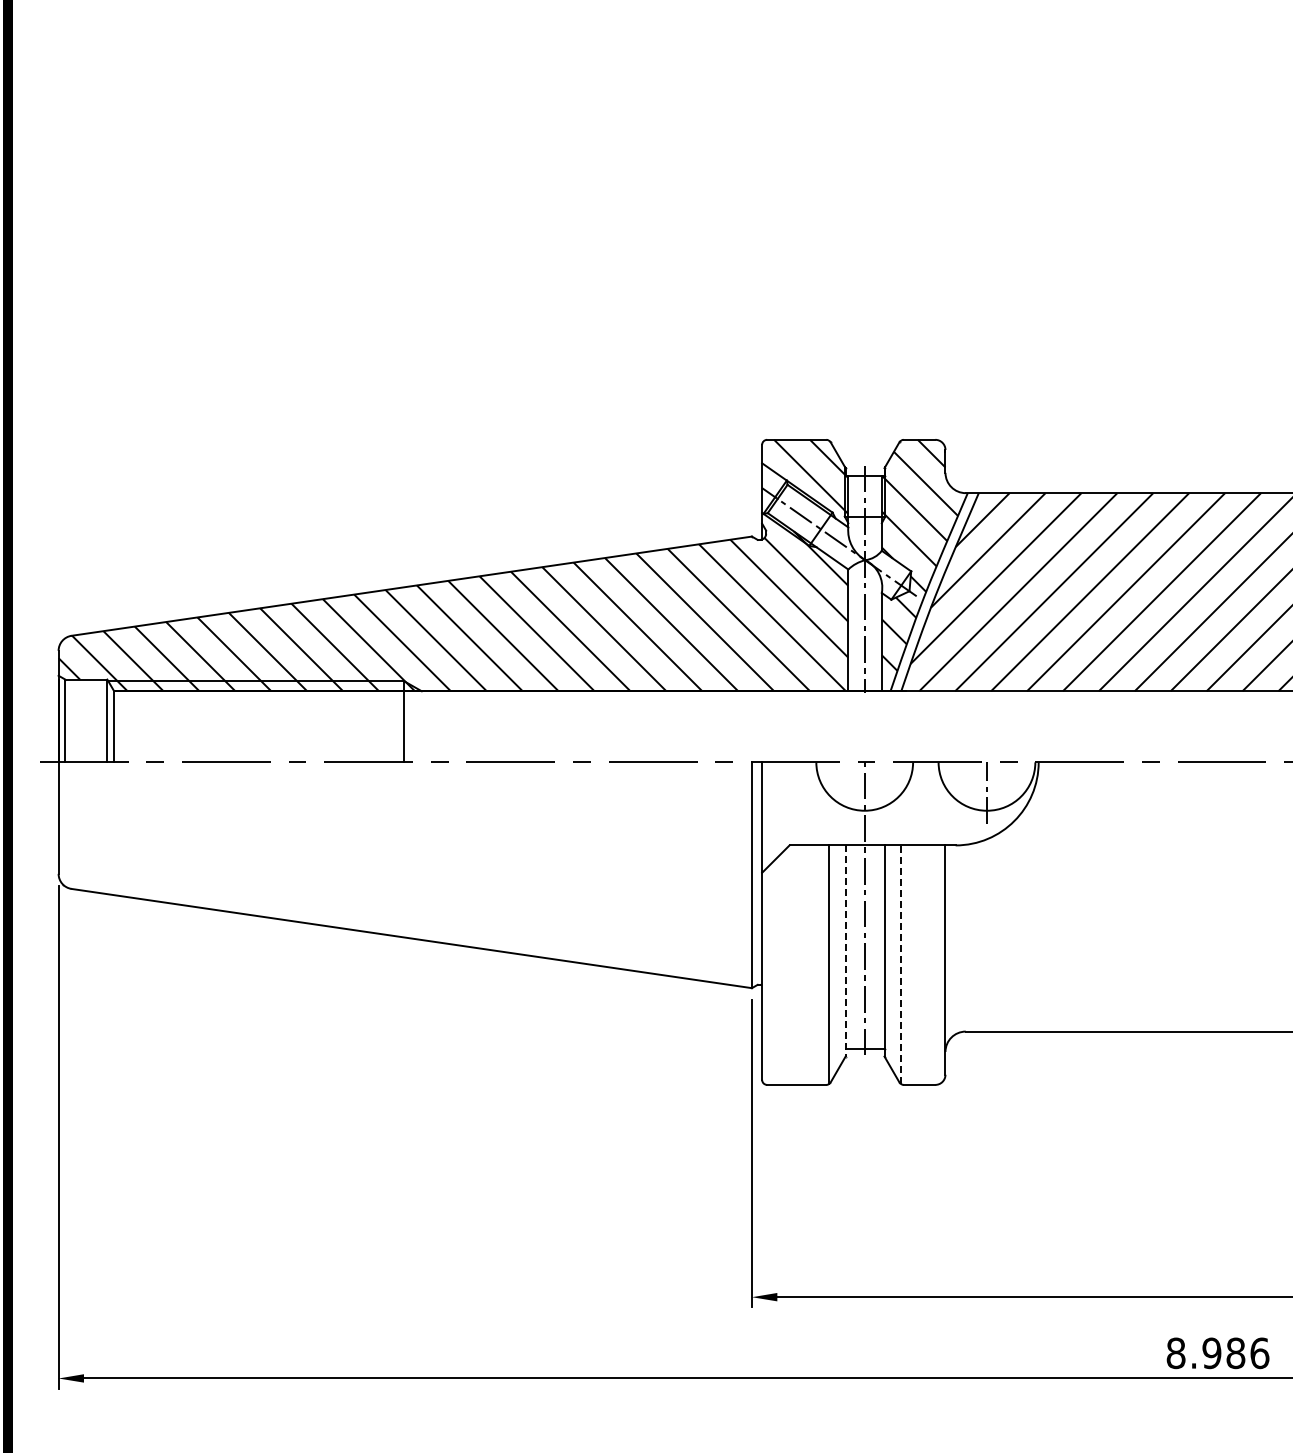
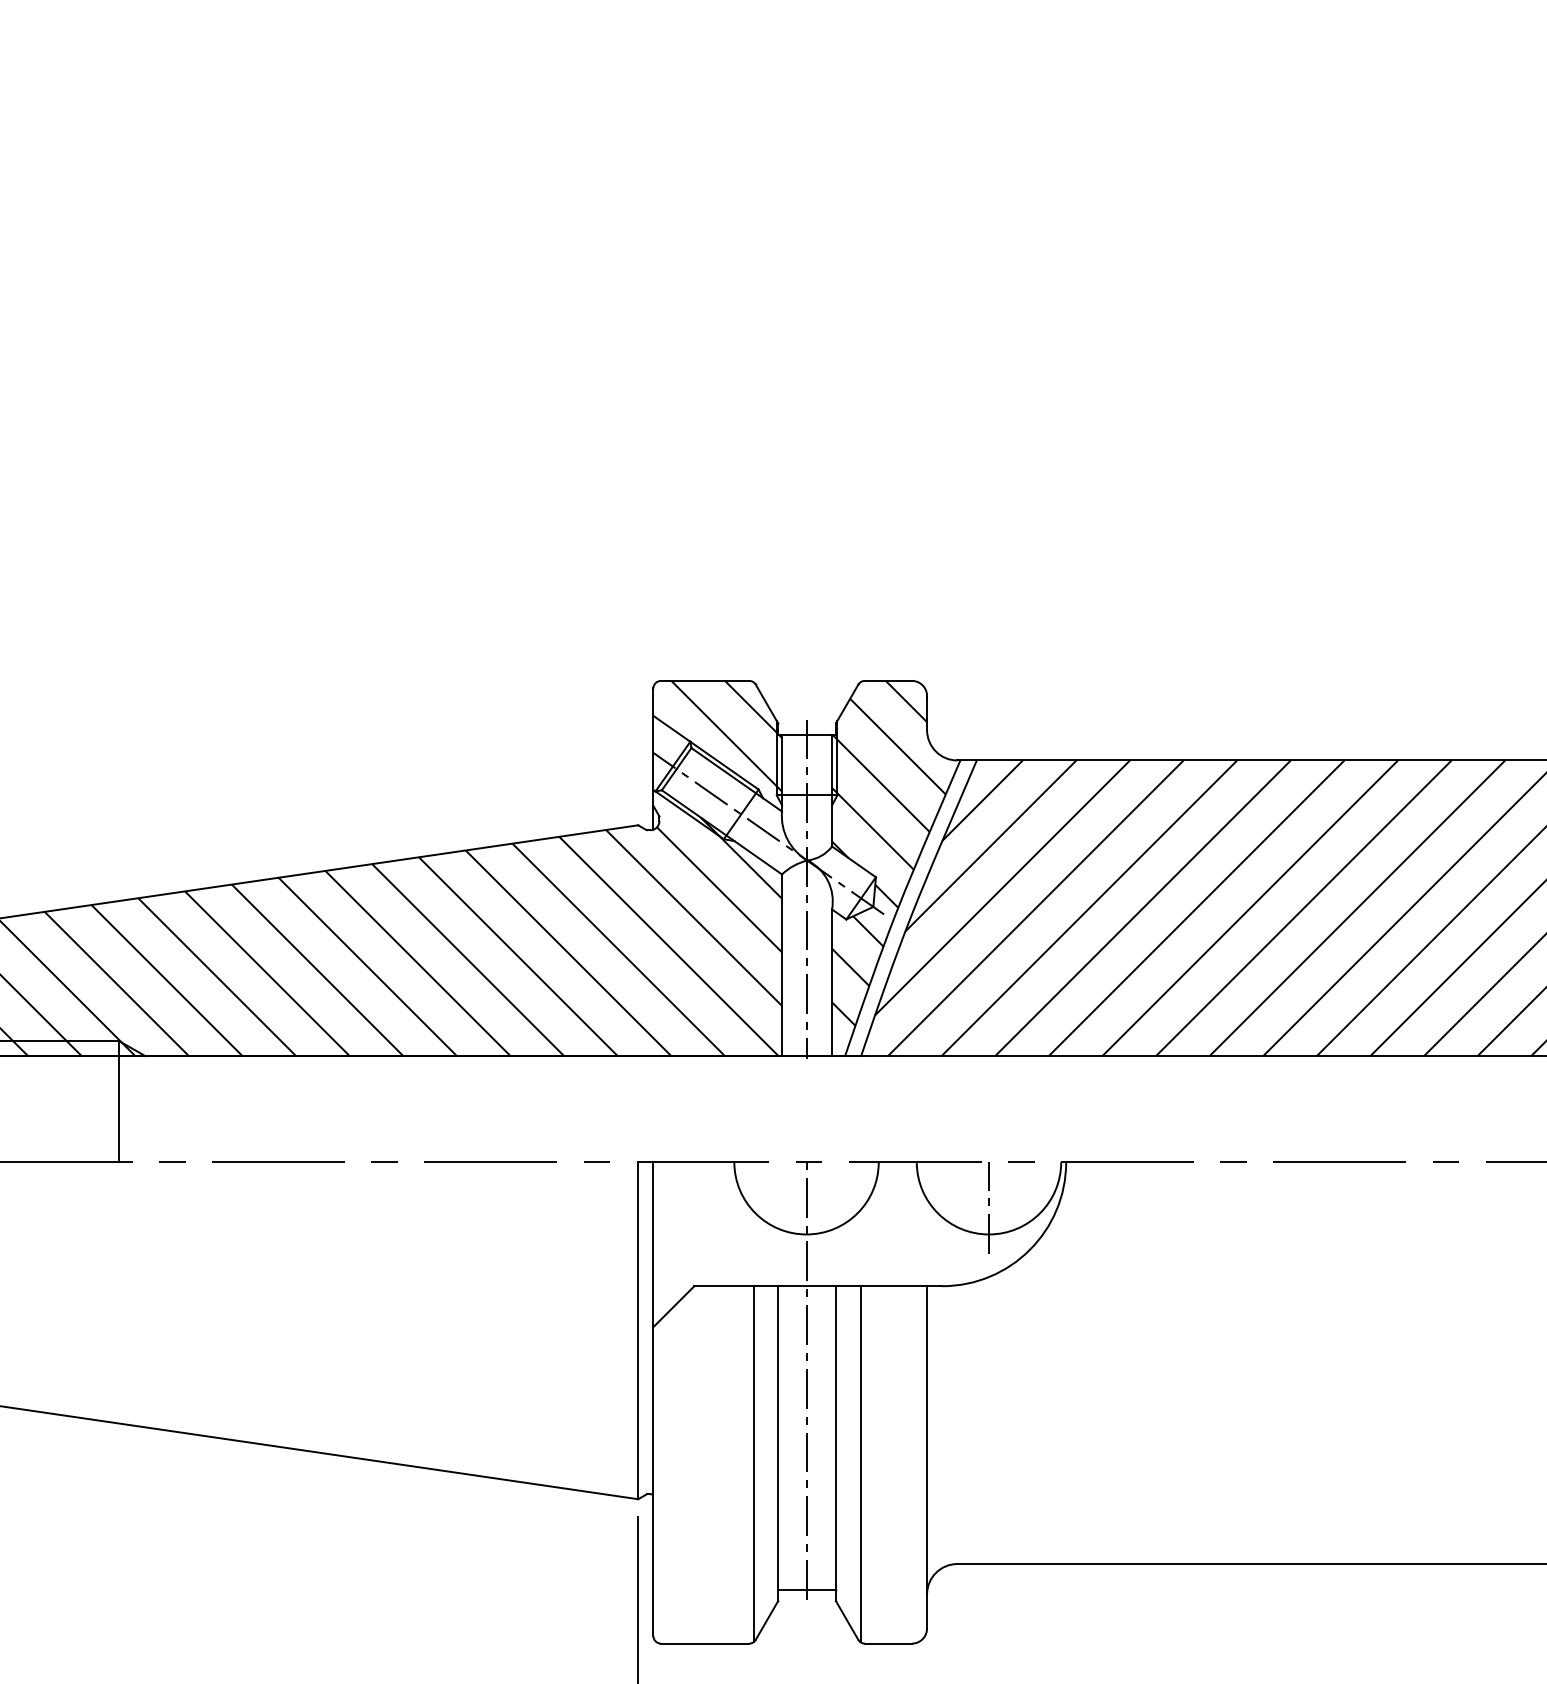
line: (845, 951) -> (777, 1444), dashed -> solid
line: (900, 964) -> (859, 1463), dashed -> solid

